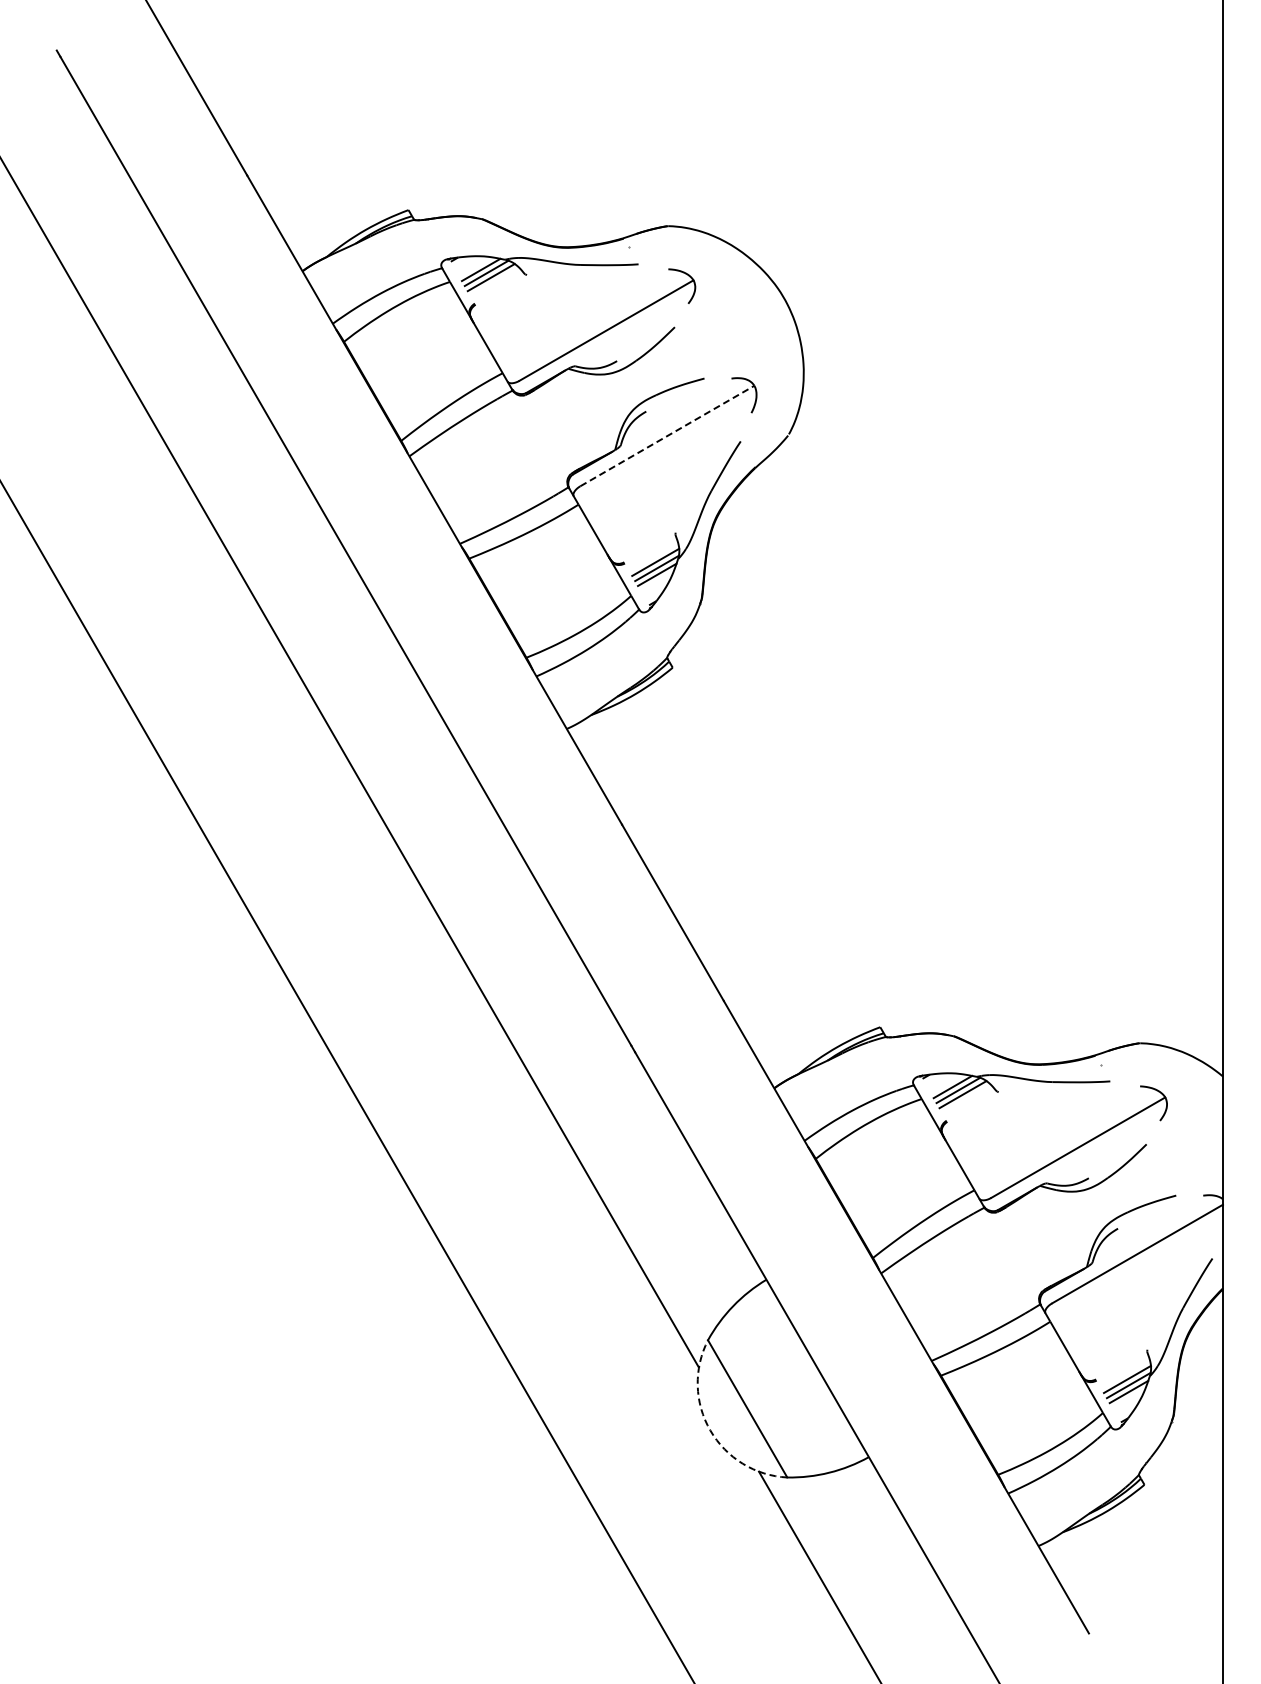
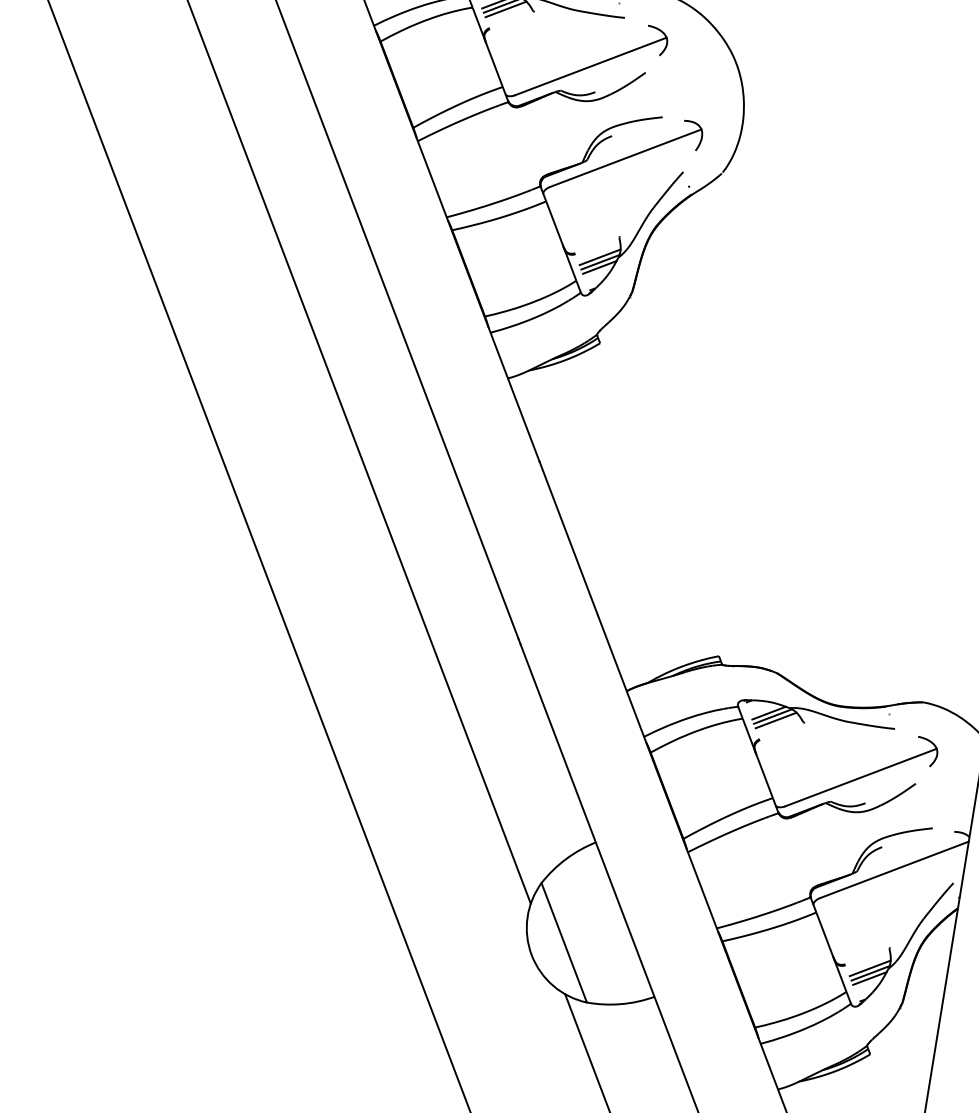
line: (667, 435) -> (625, 157), dashed -> solid
arc: (710, 1430) -> (531, 955), dashed -> solid

